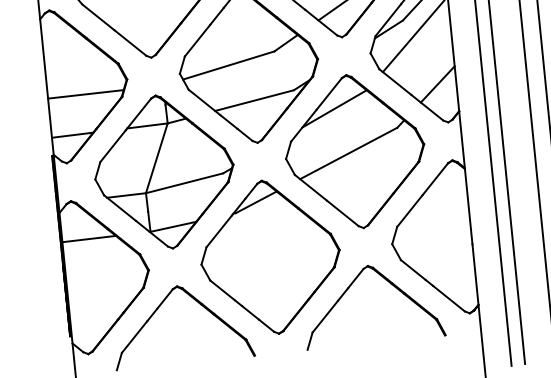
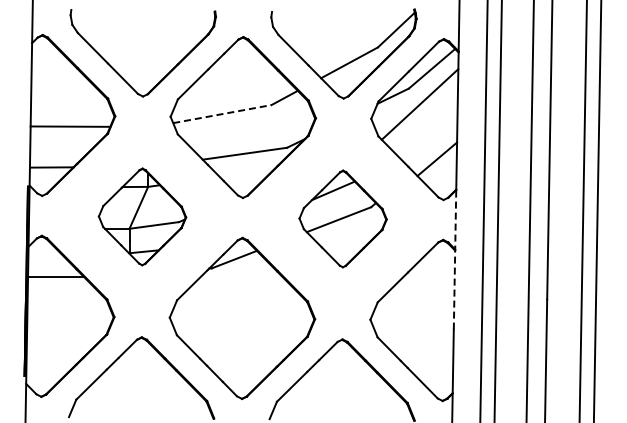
line: (228, 65) -> (222, 114), solid -> dashed
part: (354, 151) -> (342, 218), size x0.6
part: (164, 171) -> (142, 216), size x0.6
line: (466, 177) -> (455, 259), solid -> dashed

